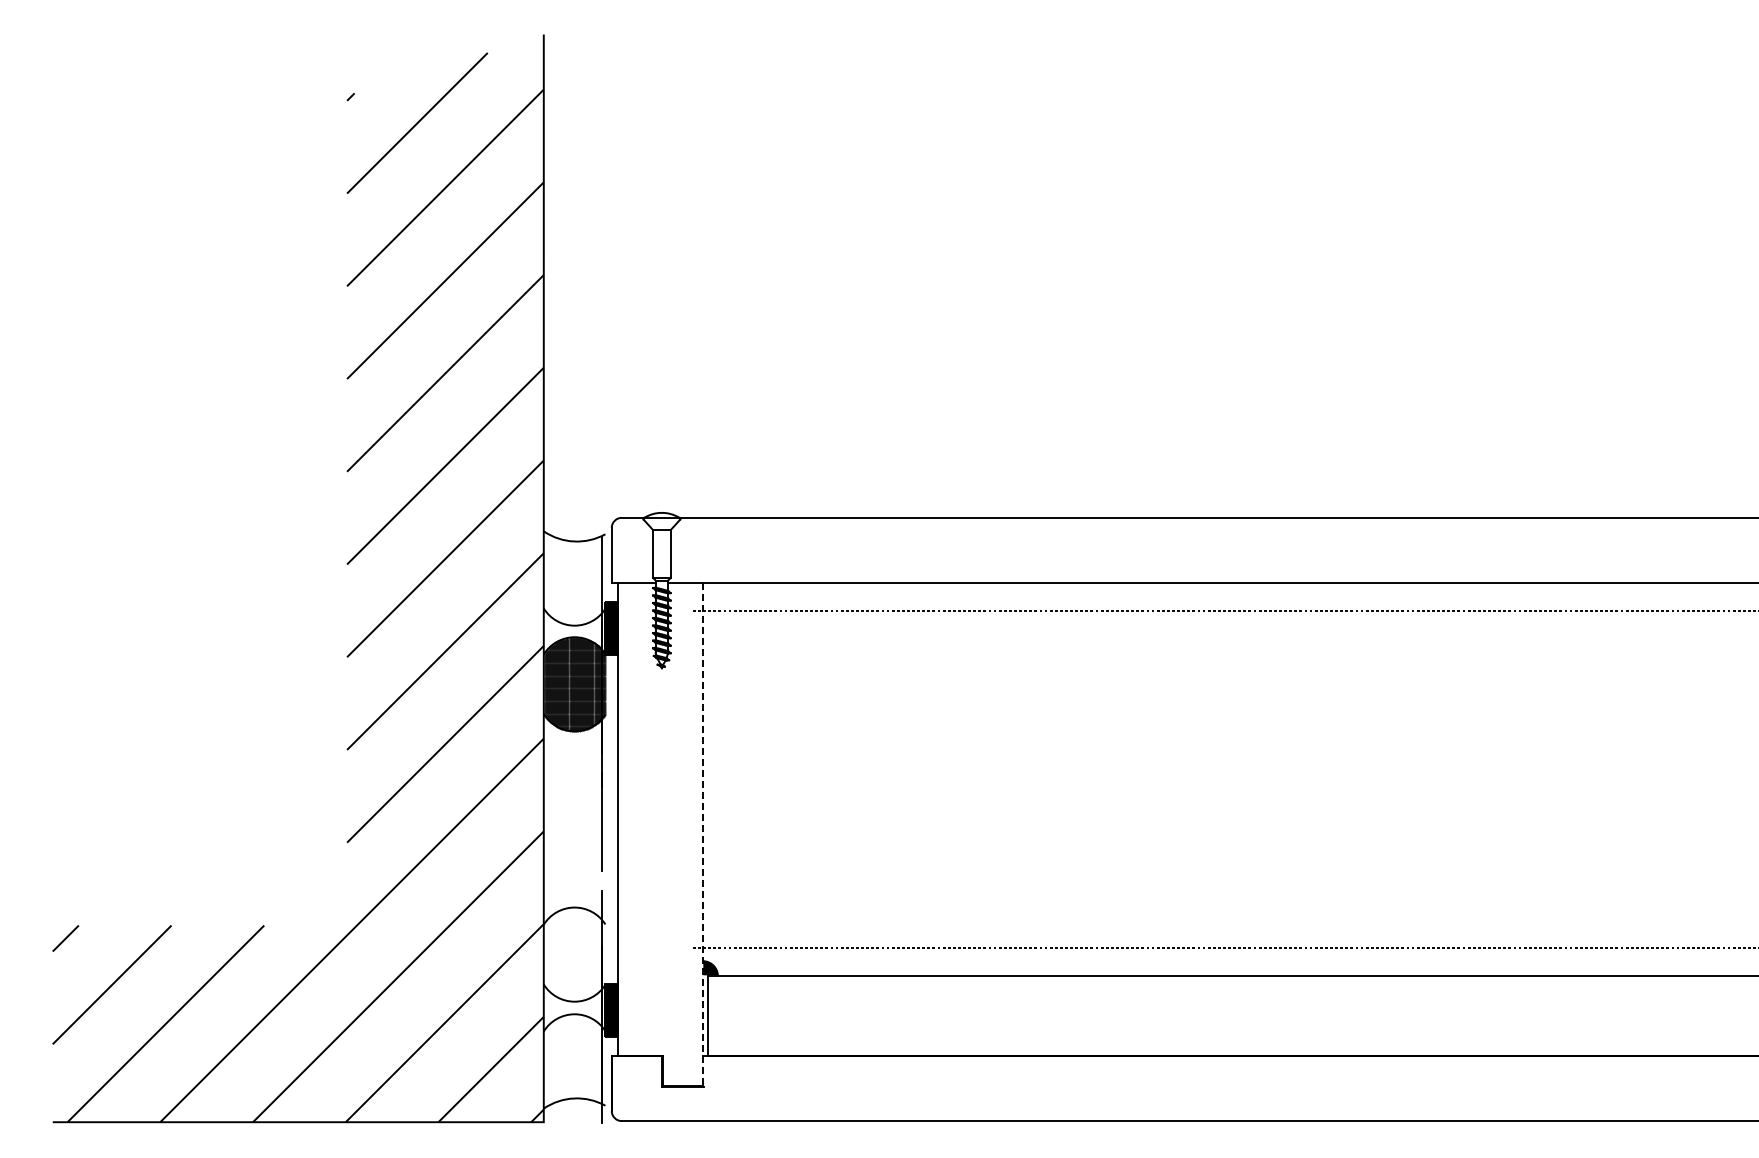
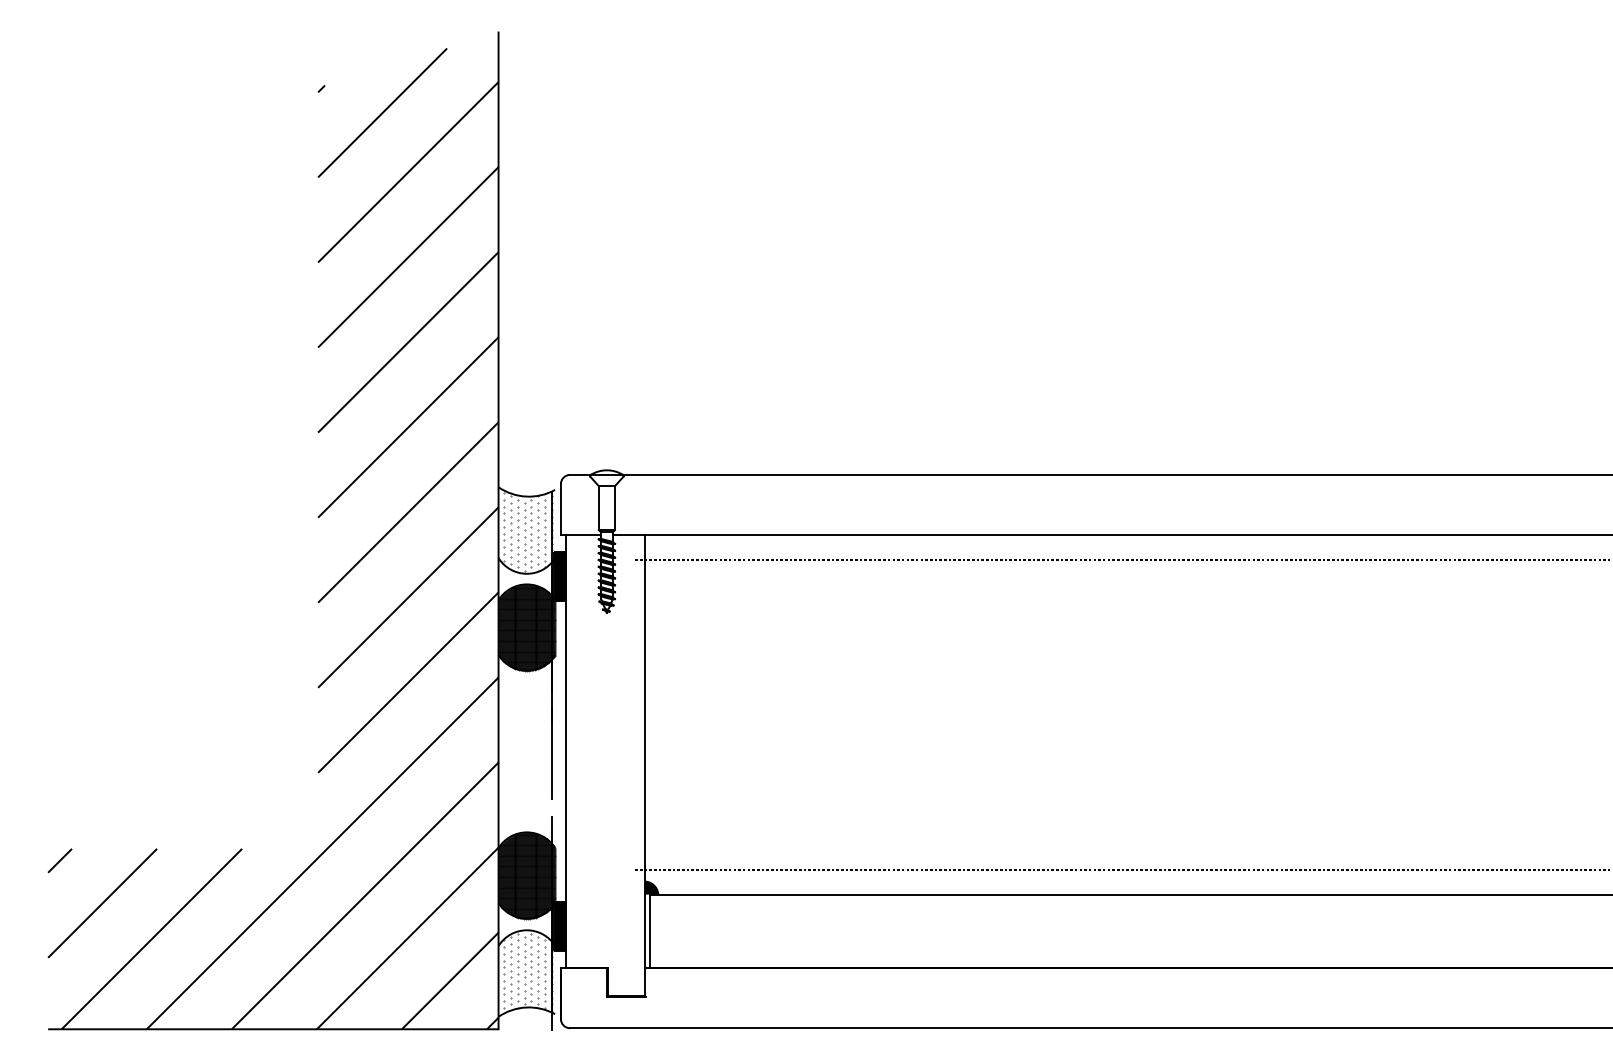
hatch: (575, 579) -> (527, 531), added
line: (703, 835) -> (645, 766), dashed -> solid
hatch: (574, 954) -> (526, 875), added
hatch: (575, 1059) -> (527, 971), added

